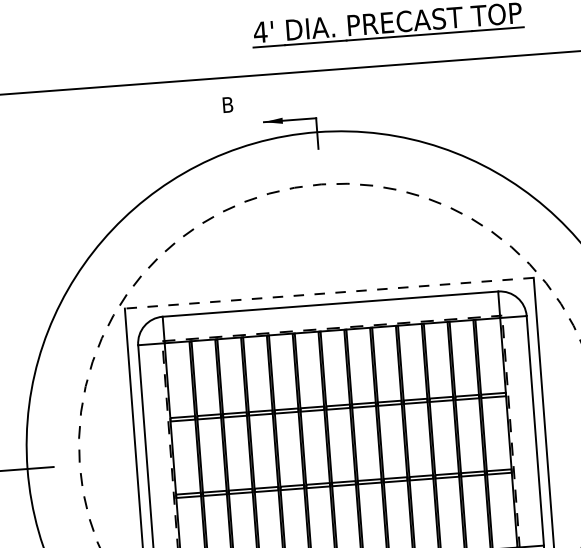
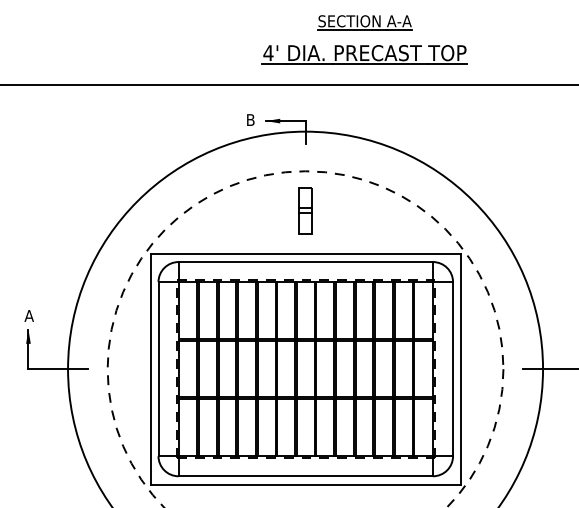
text: (227, 104) -> (250, 119), moved
part: (324, 236) -> (305, 210), added
line: (329, 292) -> (305, 253), dashed -> solid

